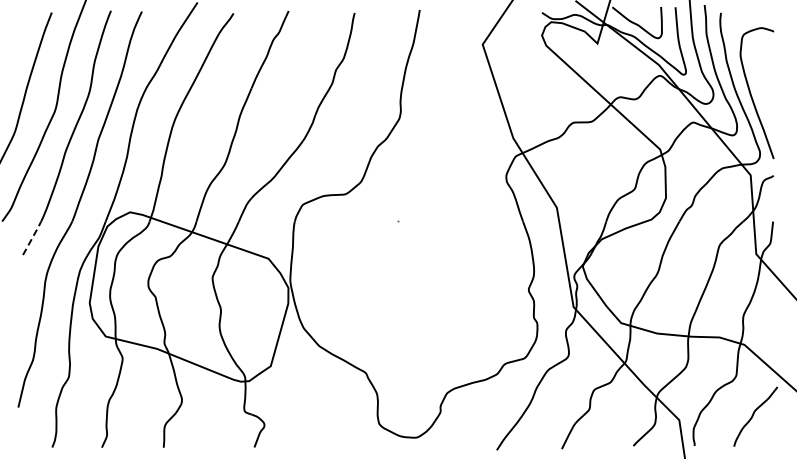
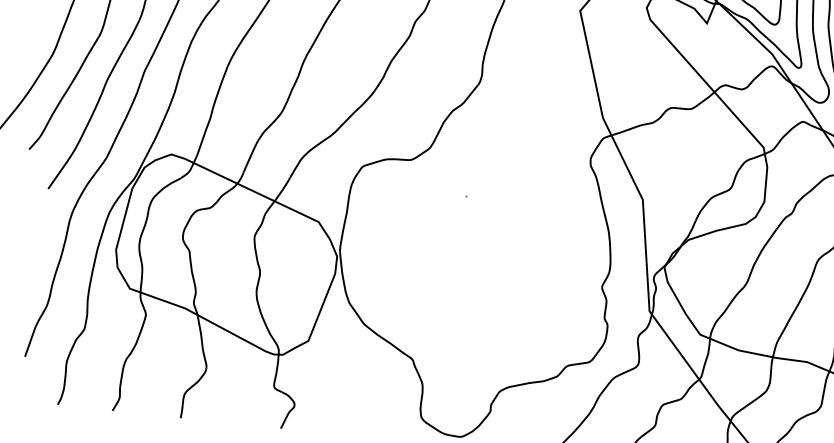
line: (32, 238) -> (60, 171), dashed -> solid

